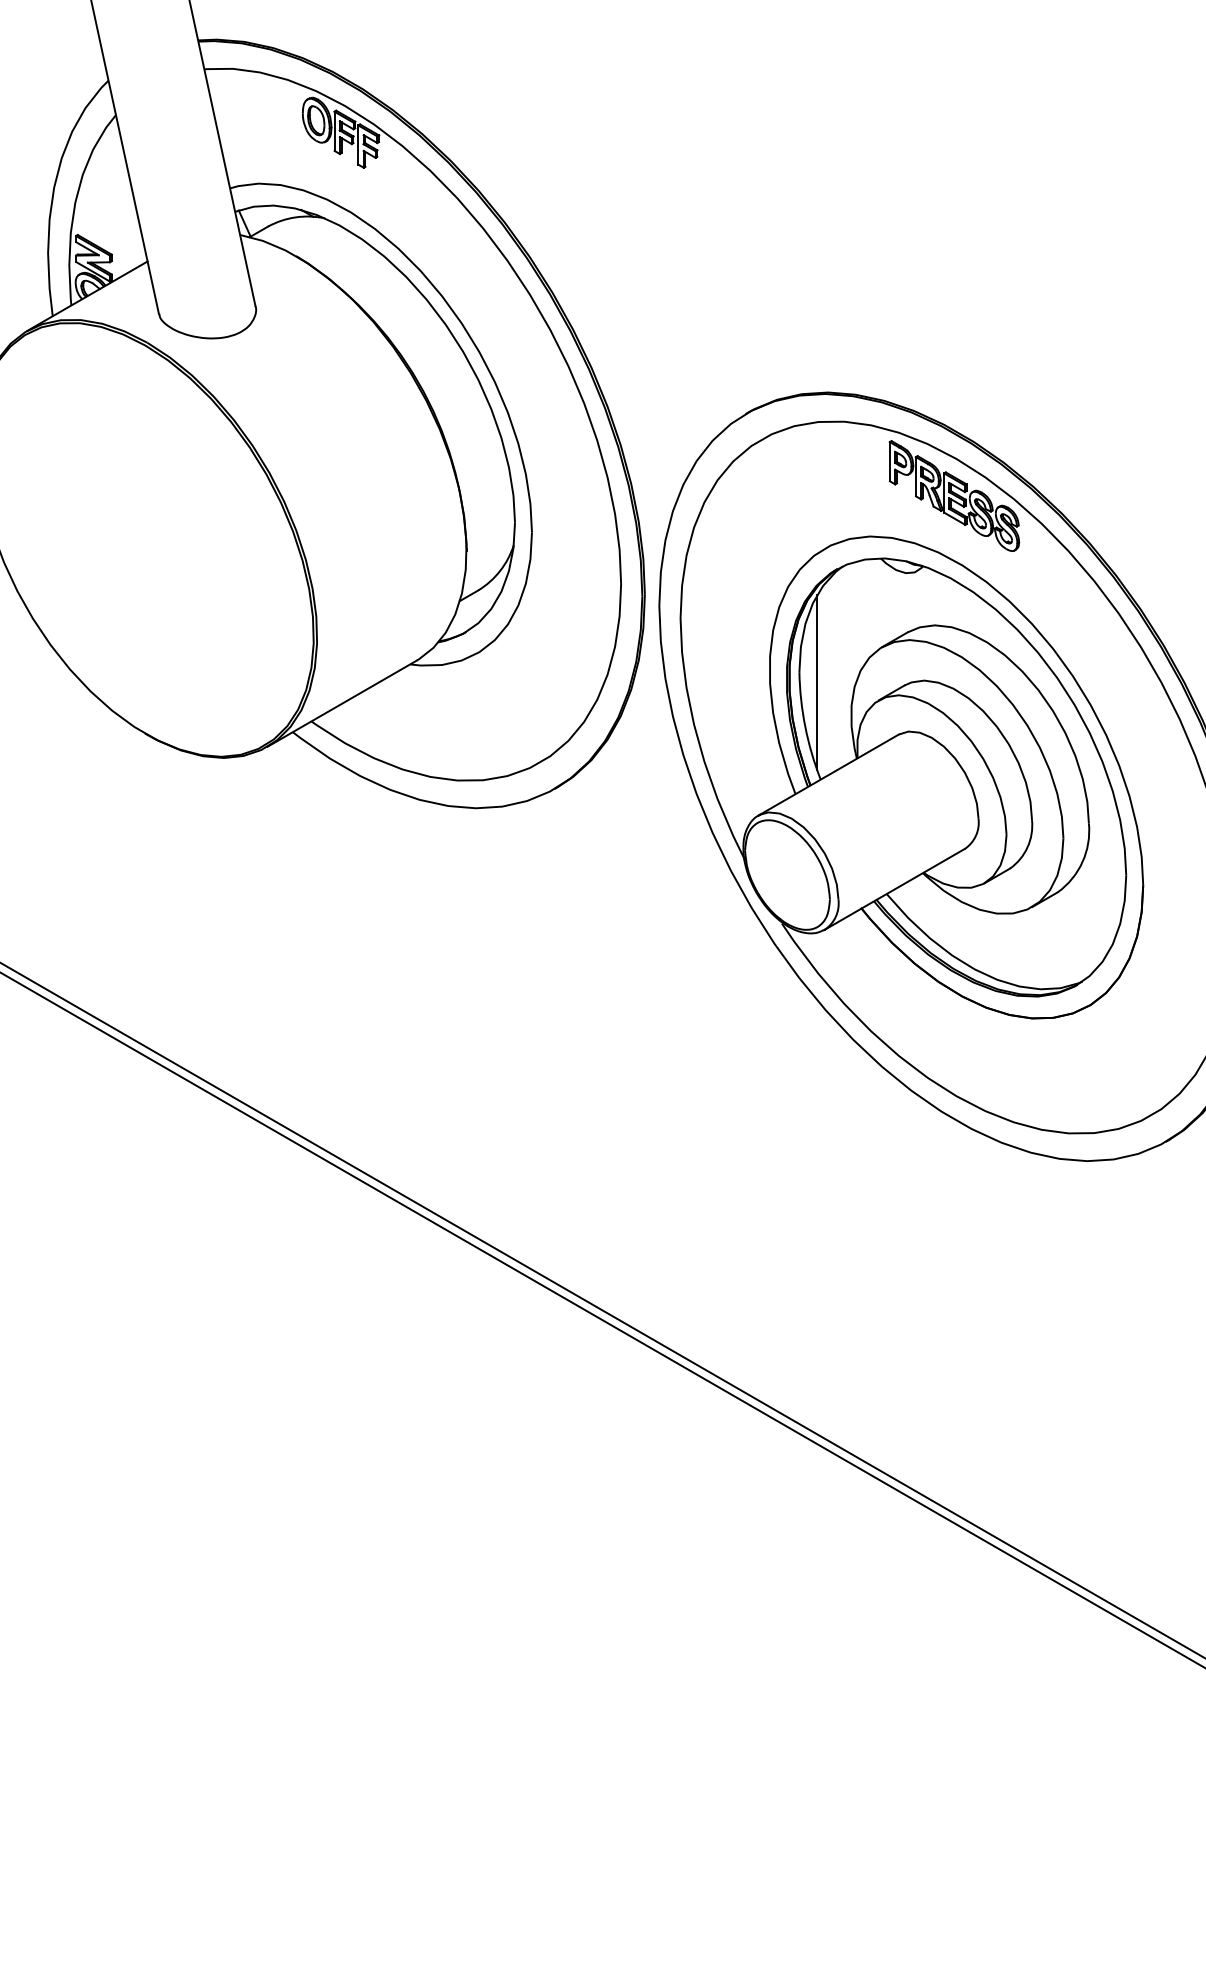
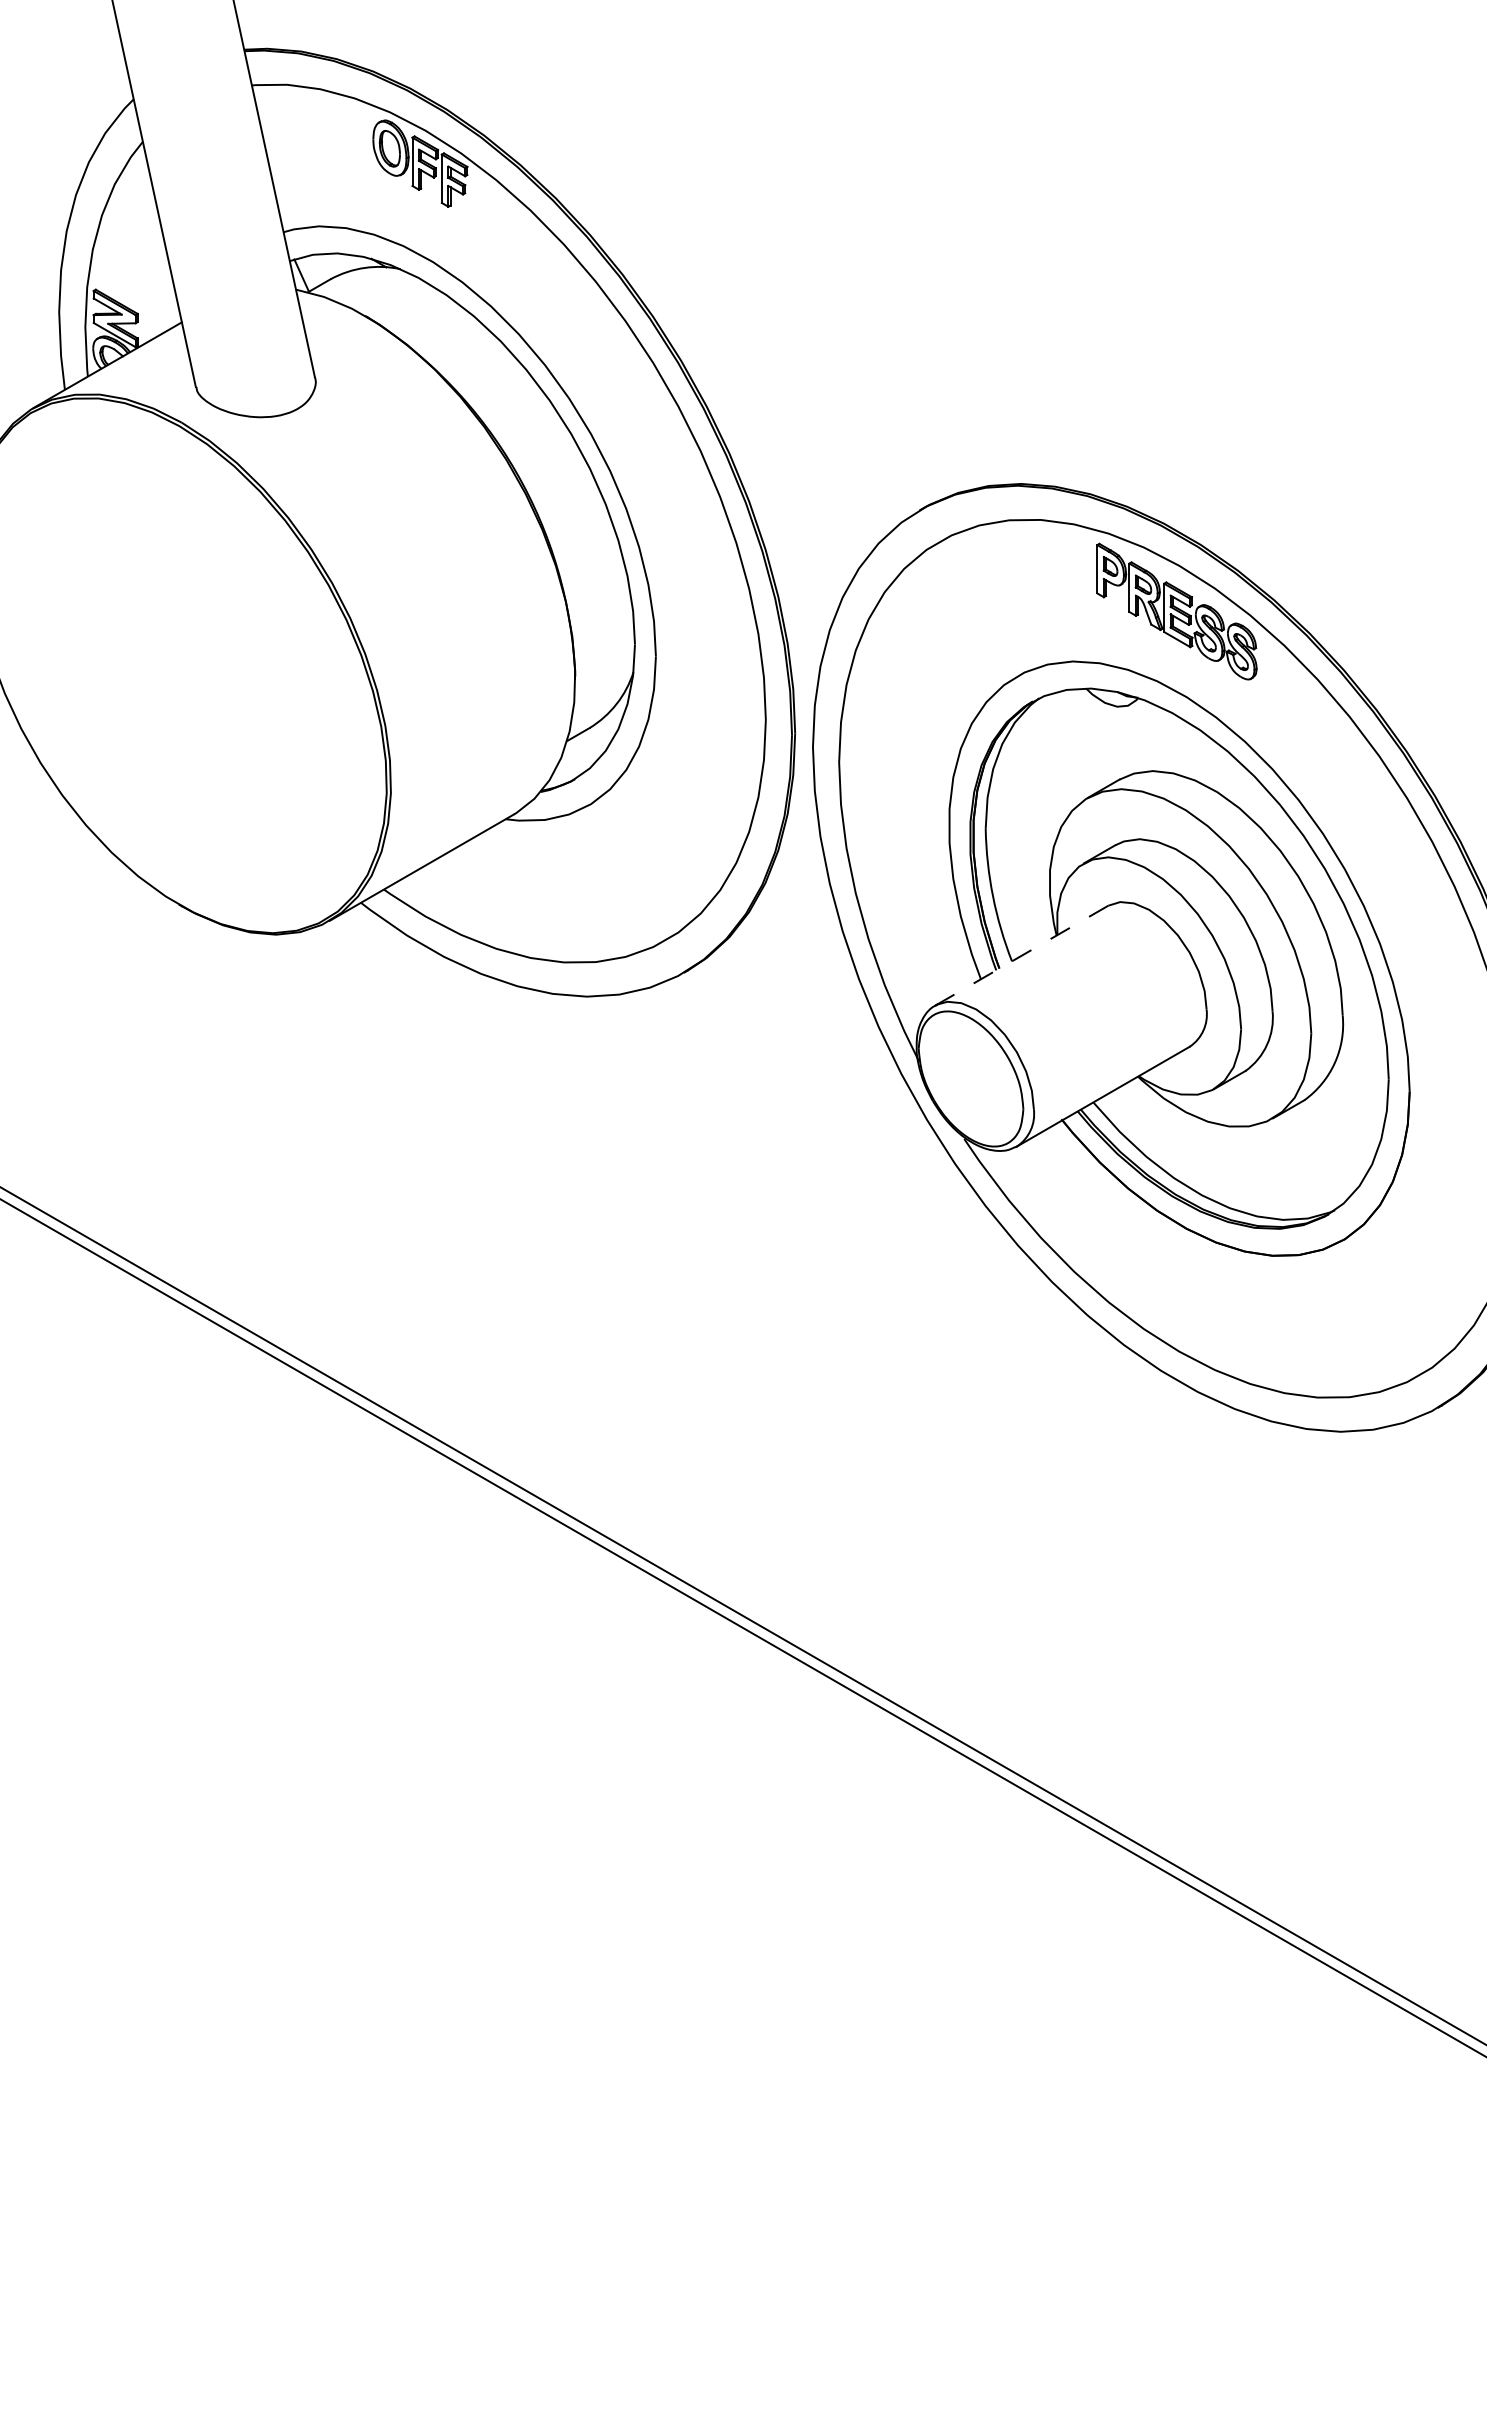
line: (817, 682) -> (1007, 841), removed
line: (828, 774) -> (1021, 955), solid -> dashed

